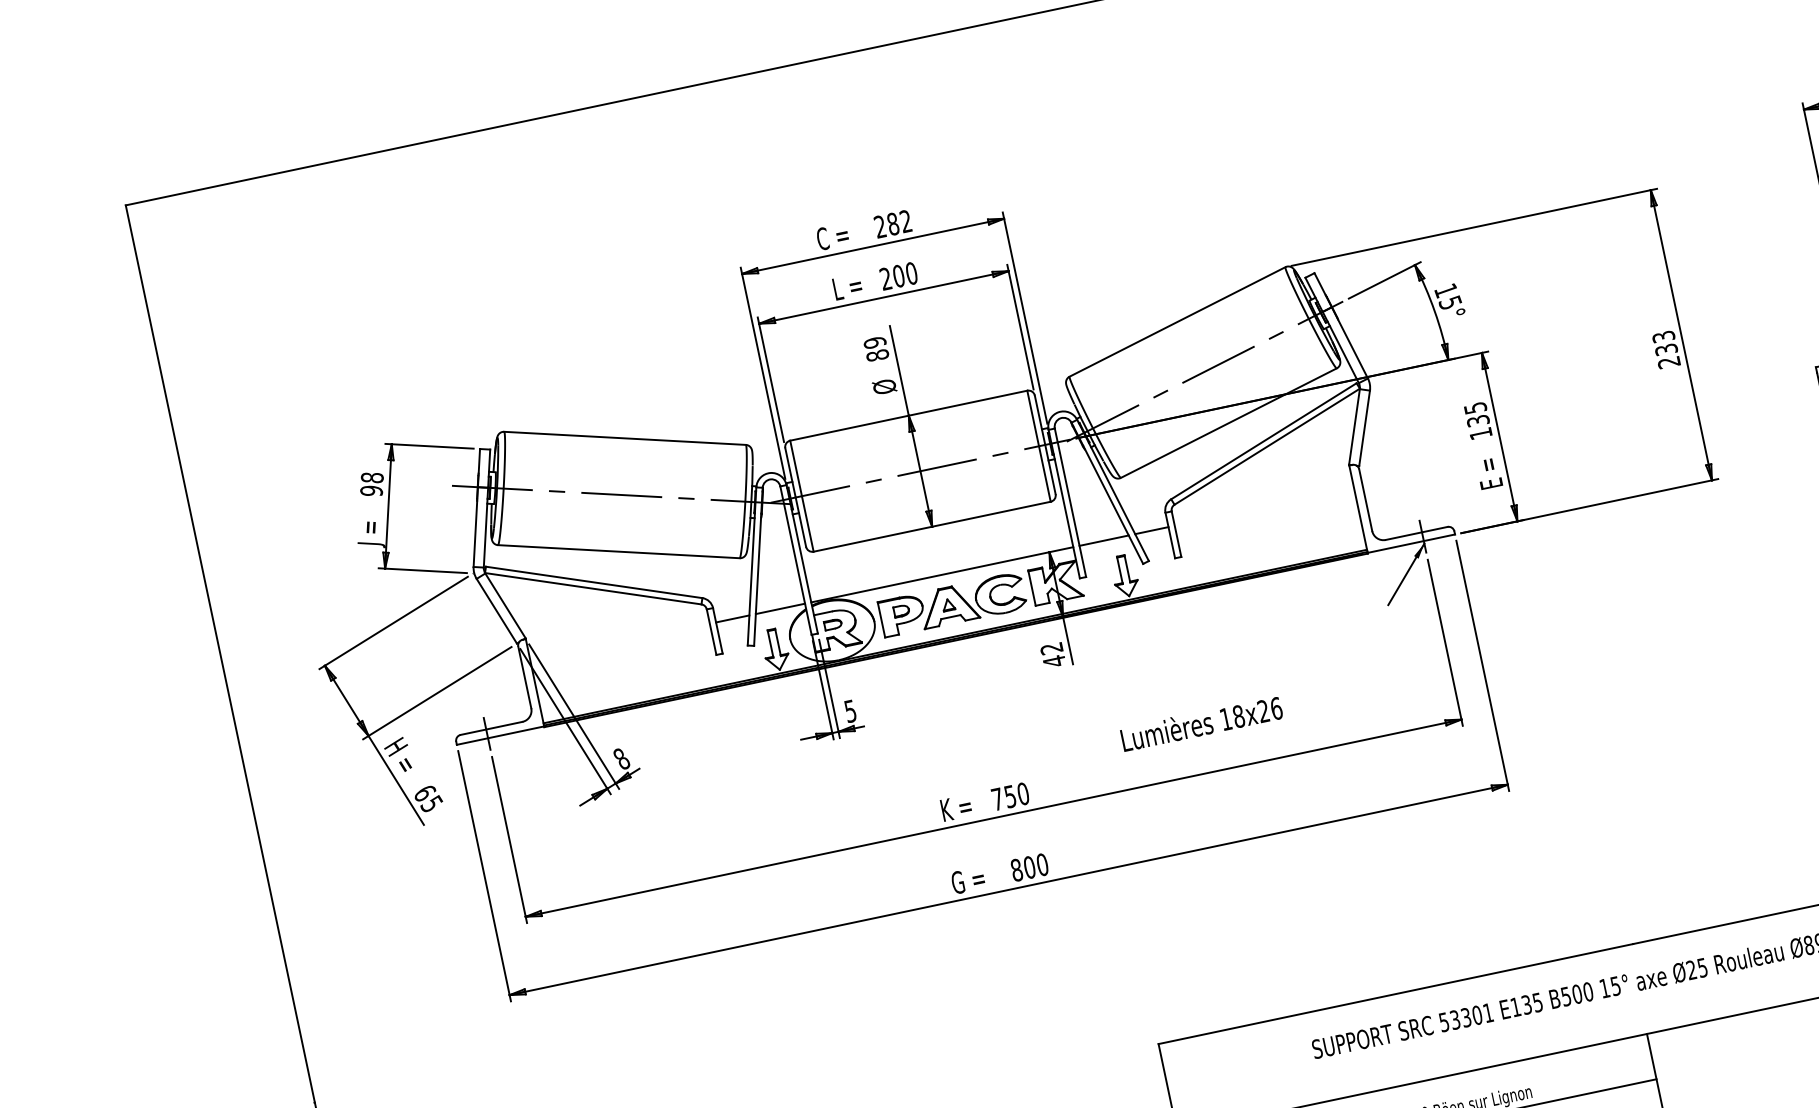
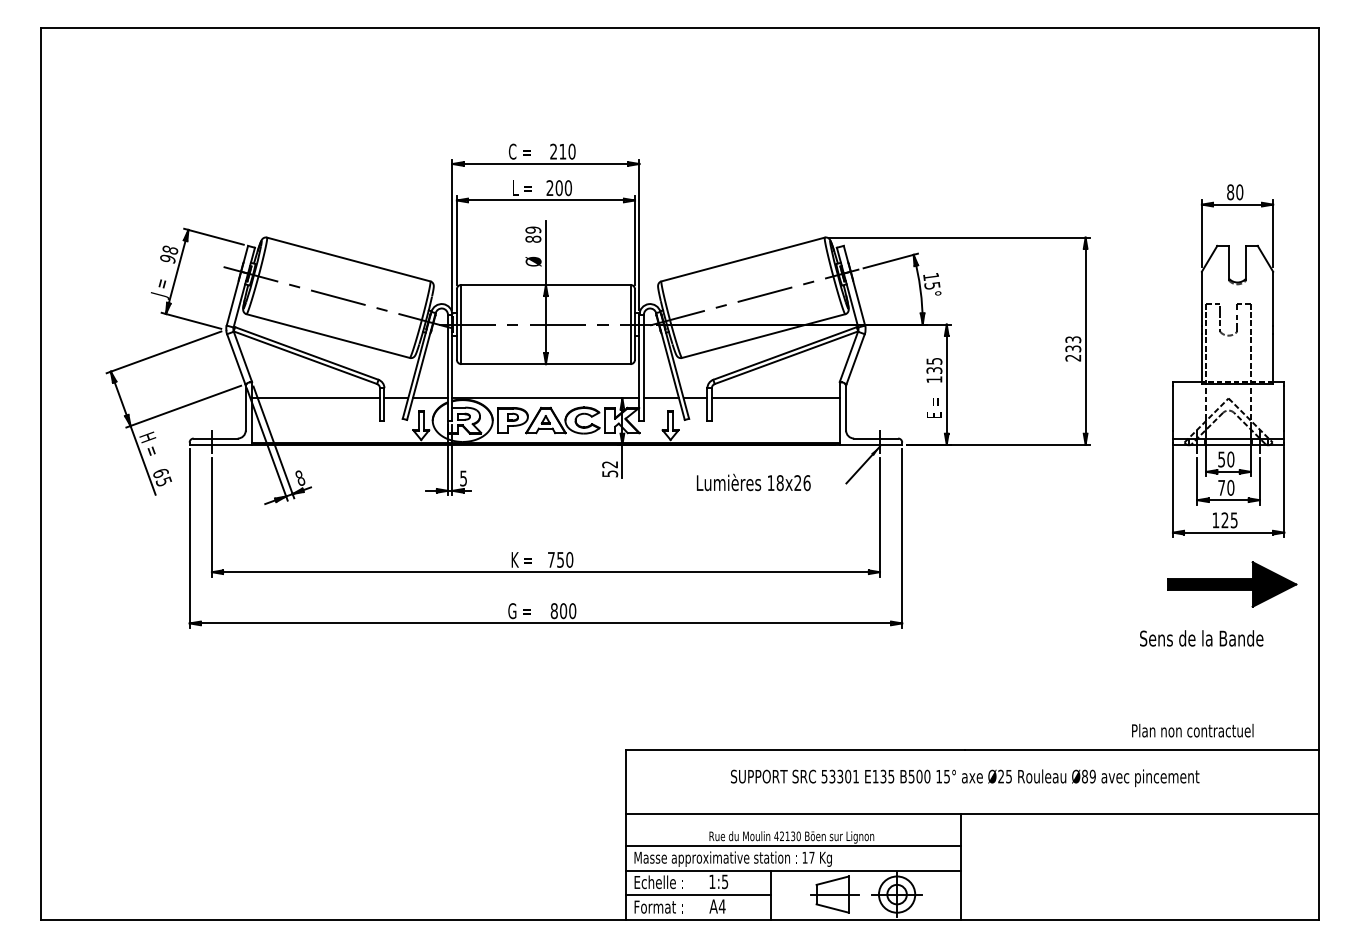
text: (899, 222) -> (567, 151), 282 -> 210
line: (1263, 507) -> (775, 398), added
line: (620, 642) -> (316, 398), added
text: (1054, 660) -> (610, 473), 42 -> 52
text: (1201, 723) -> (753, 482), moved

